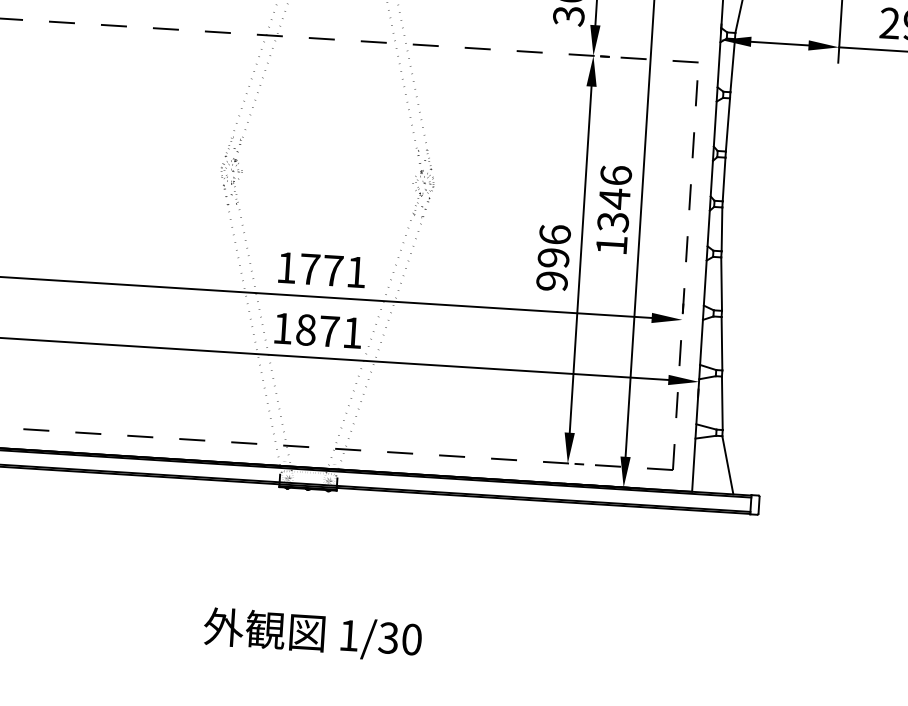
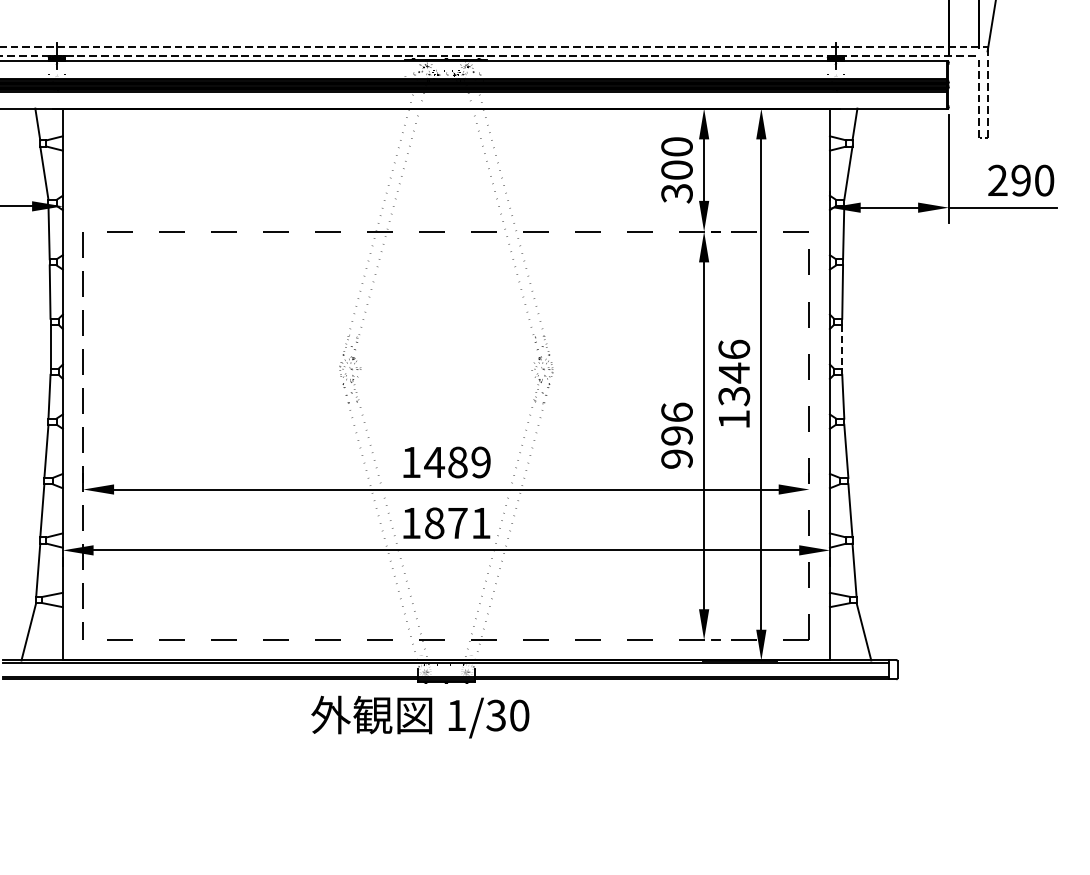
line: (724, 179) -> (842, 346), solid -> dashed
text: (332, 270) -> (457, 462), 1771 -> 1489
text: (312, 634) -> (420, 716), moved

